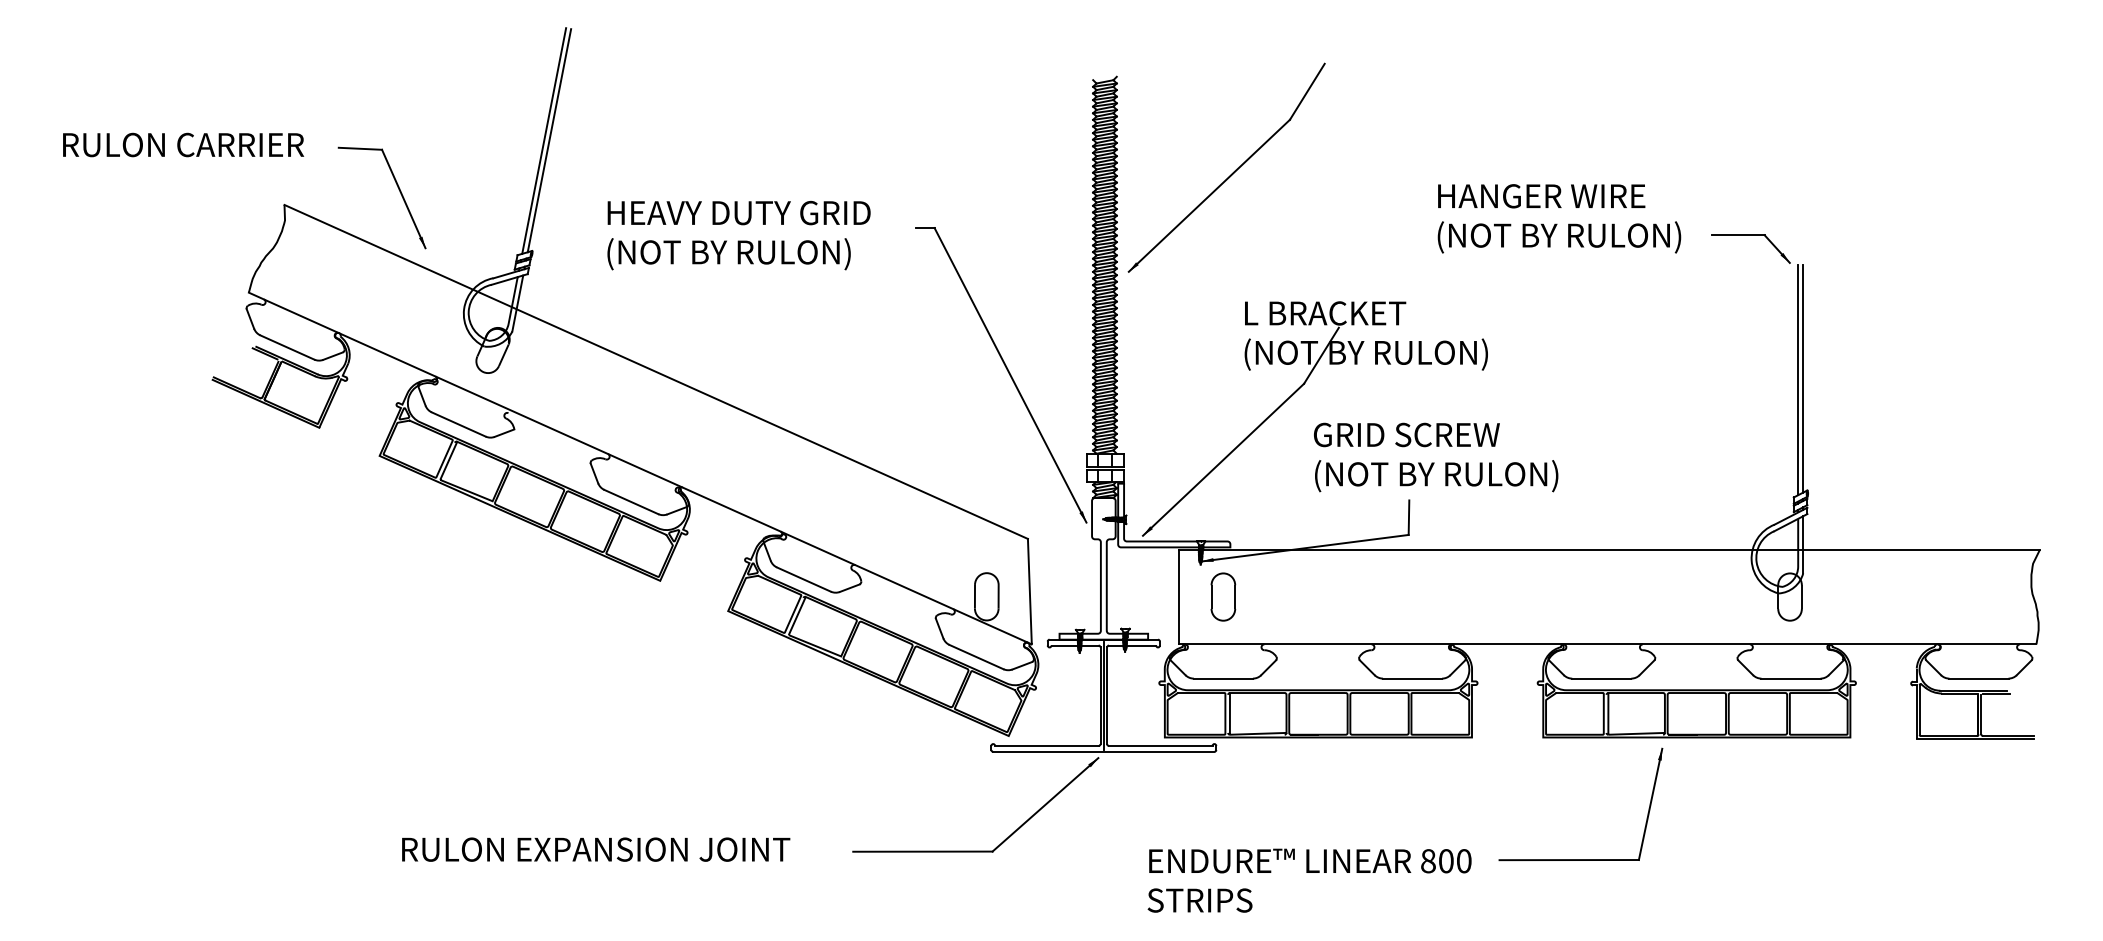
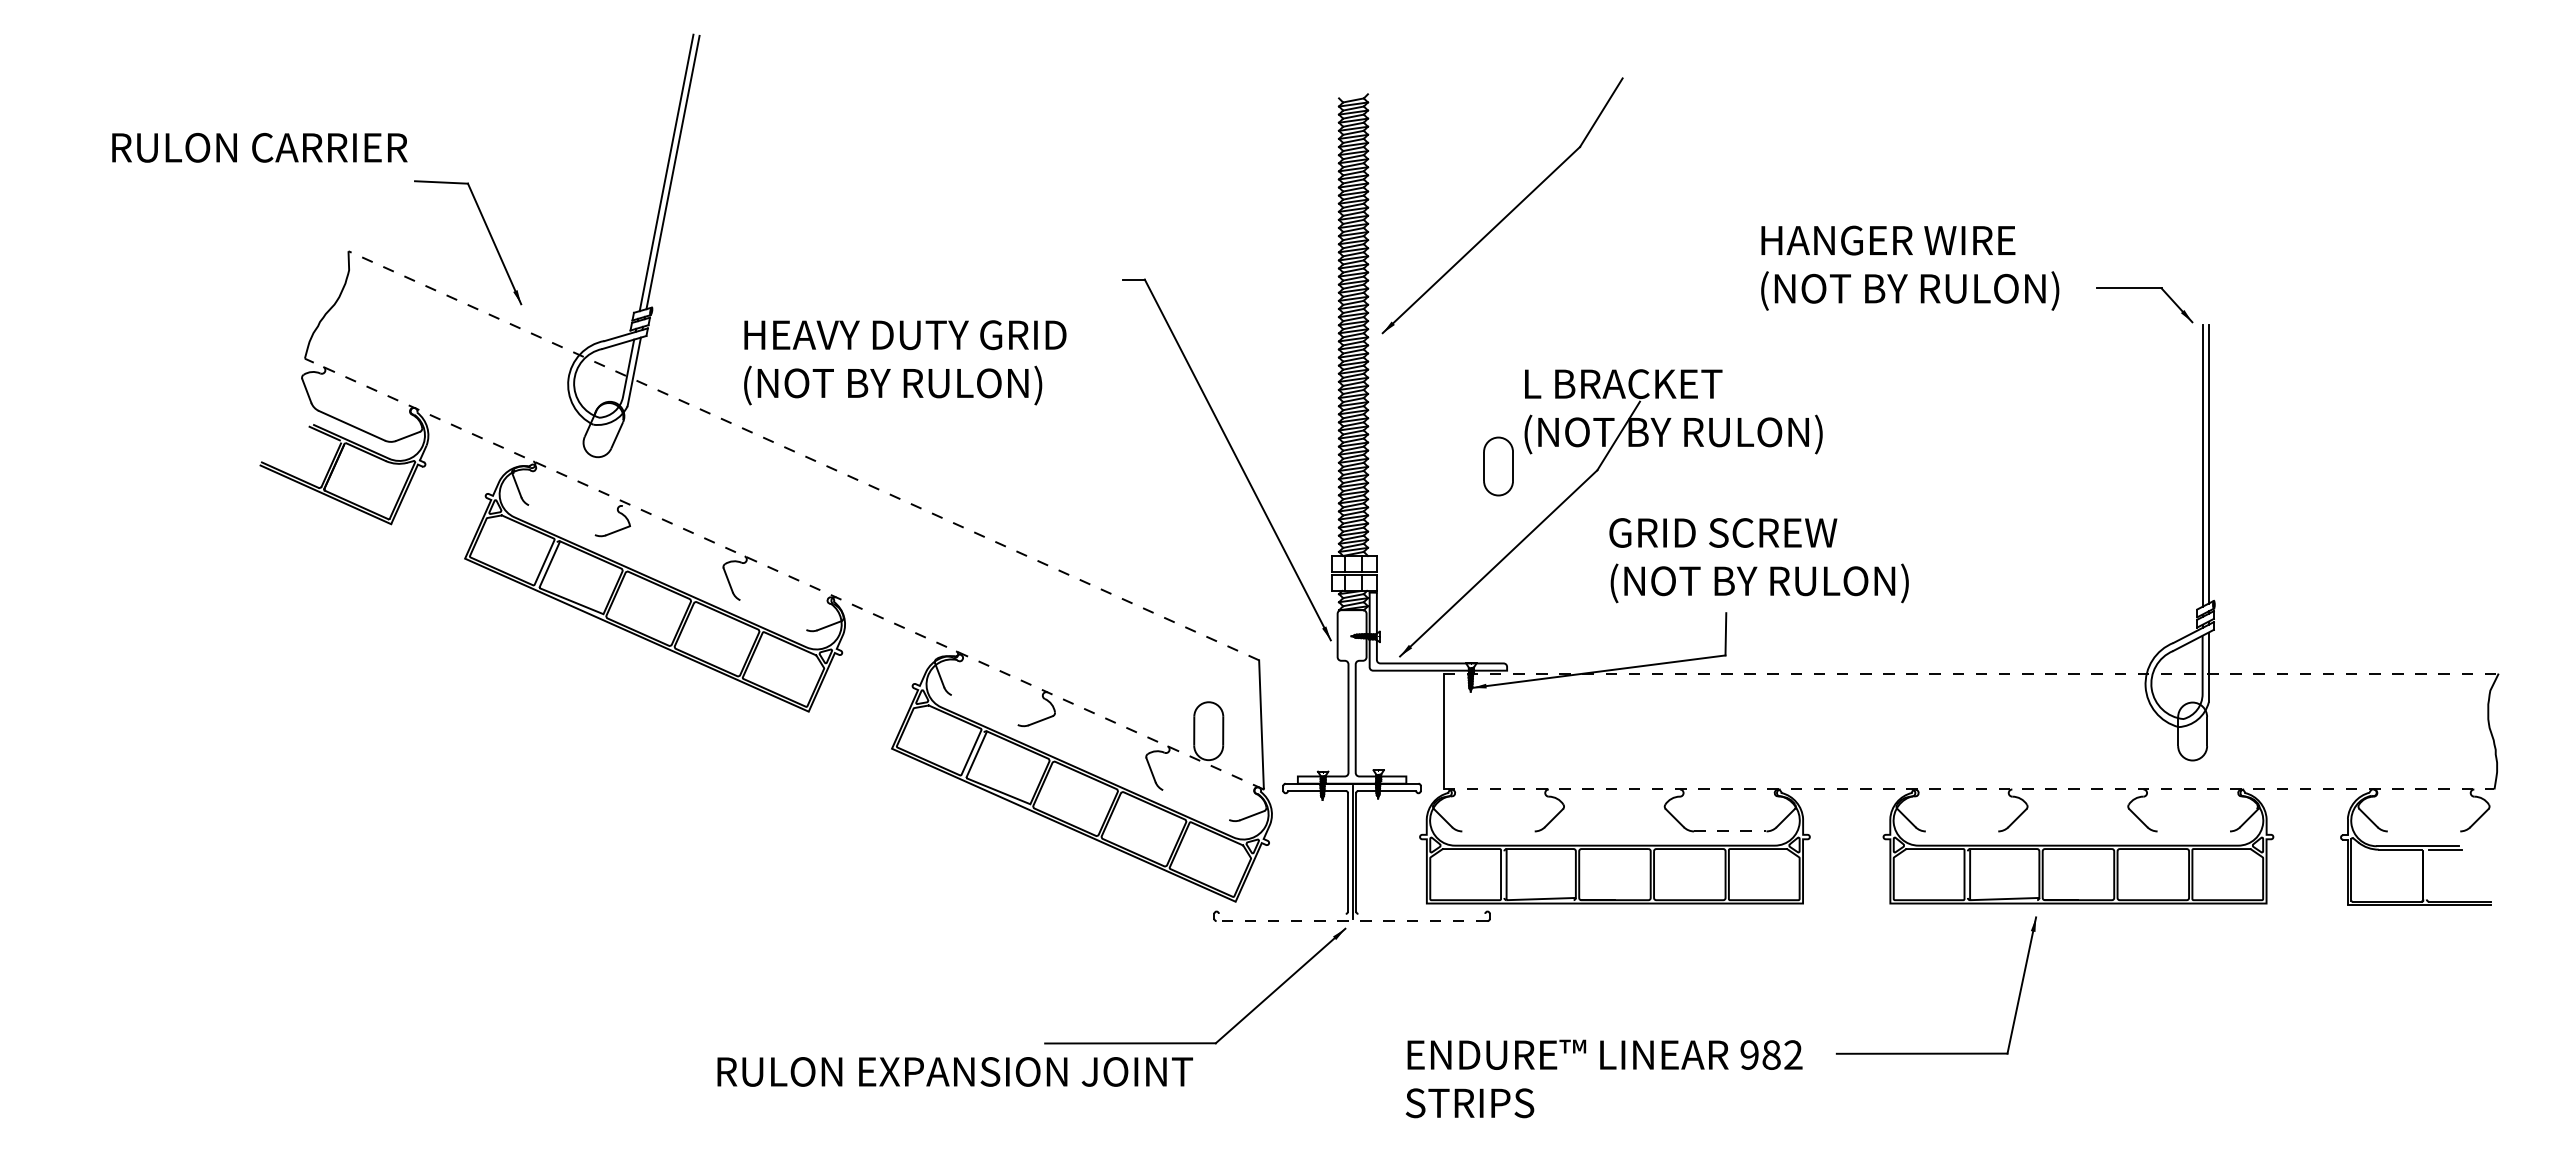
text: (183, 144) -> (259, 147), moved
text: (739, 235) -> (905, 362), moved
line: (655, 371) -> (803, 455), solid -> dashed
line: (458, 423) -> (561, 519), removed
line: (639, 468) -> (783, 573), solid -> dashed
line: (631, 501) -> (773, 614), removed
line: (1609, 549) -> (1971, 673), solid -> dashed
line: (803, 579) -> (984, 709), removed
part: (1223, 597) -> (1498, 466), moved
line: (1607, 644) -> (1969, 789), solid -> dashed
line: (976, 656) -> (1196, 804), removed
line: (1223, 678) -> (1498, 831), removed
line: (1412, 678) -> (1730, 831), solid -> dashed
line: (1601, 678) -> (1961, 831), removed
line: (1790, 678) -> (2193, 831), removed
line: (1978, 678) -> (2423, 831), removed
line: (1980, 714) -> (2426, 875), removed
line: (1046, 745) -> (1281, 913), removed
line: (1160, 745) -> (1421, 913), removed
line: (1103, 752) -> (1351, 921), solid -> dashed
text: (595, 849) -> (954, 1071), moved
text: (1446, 860) -> (1771, 1054), 800 -> 982

